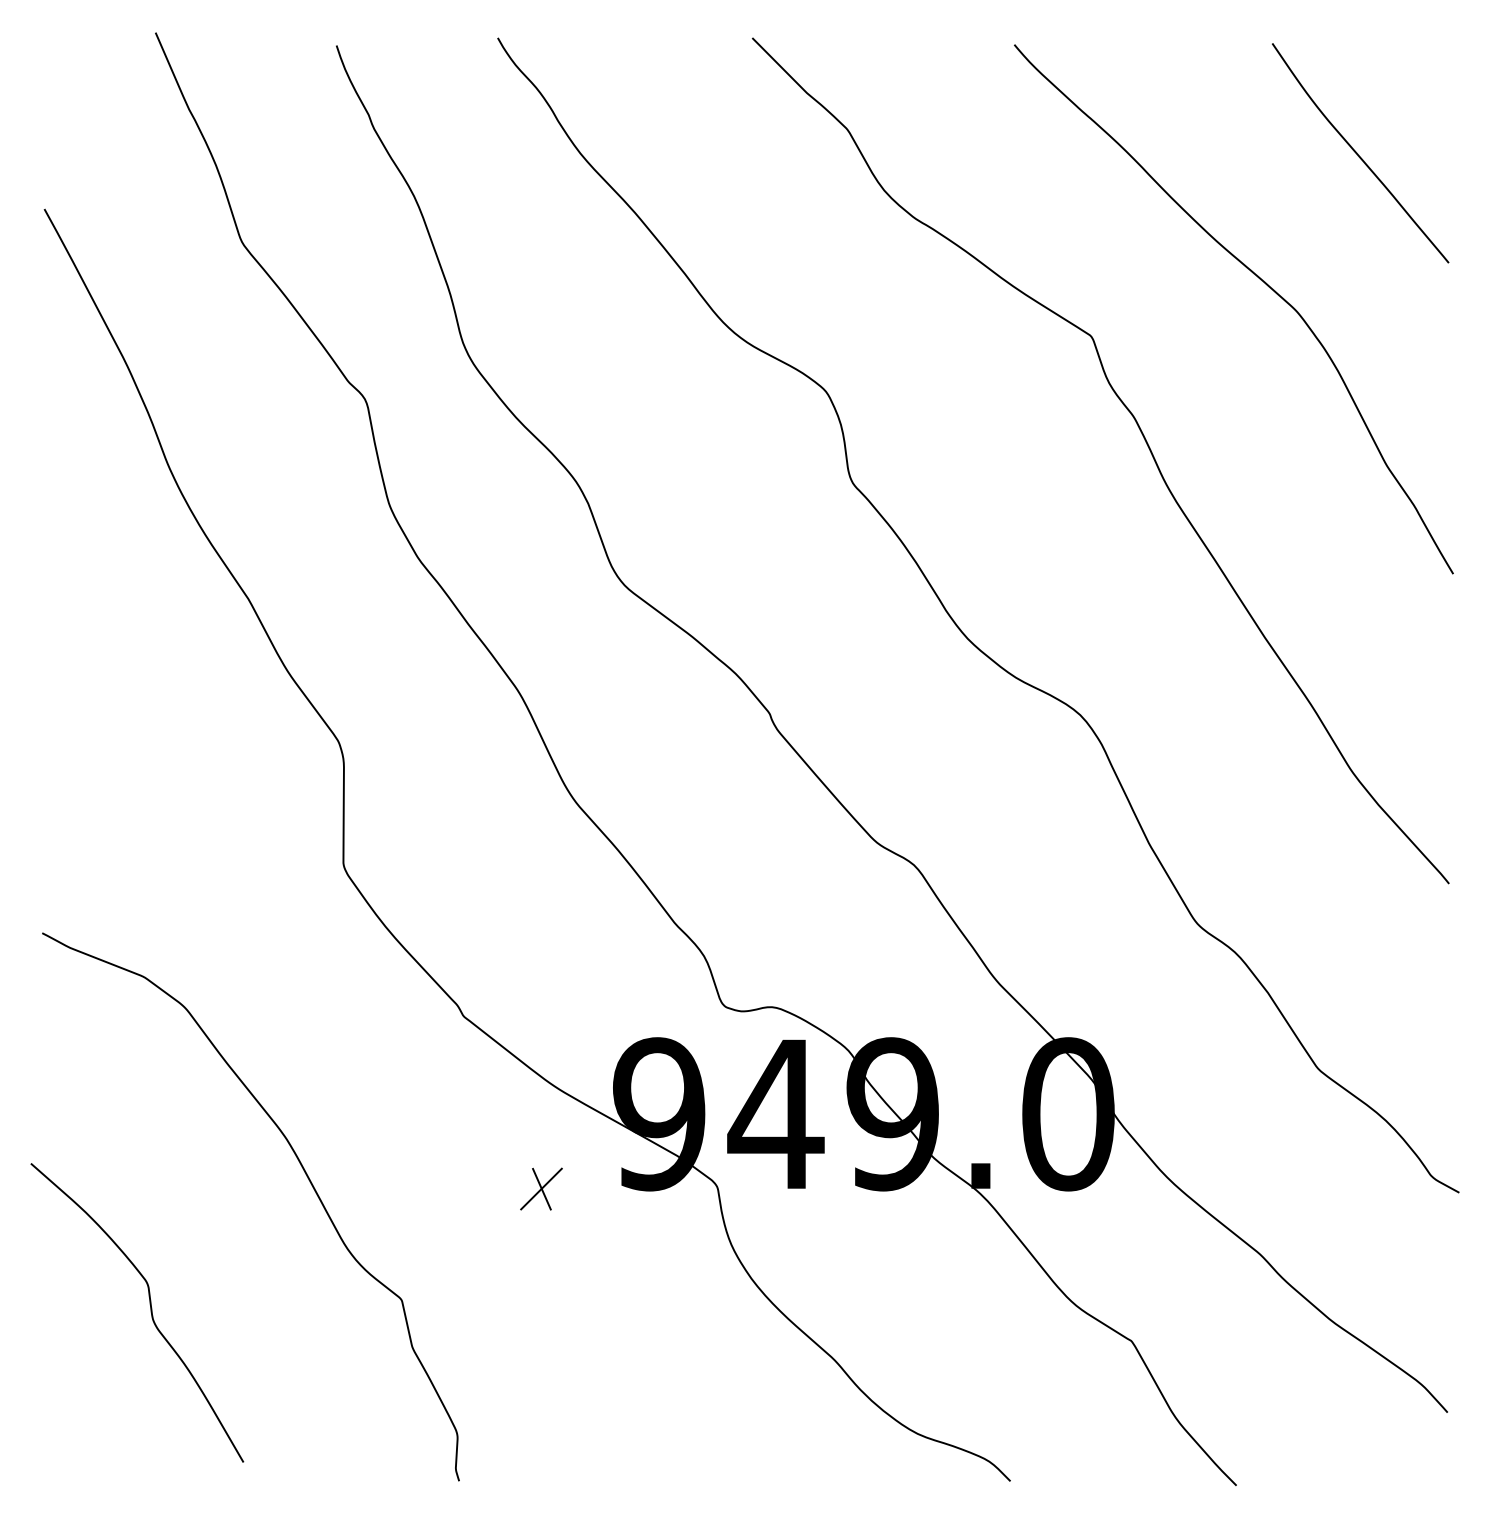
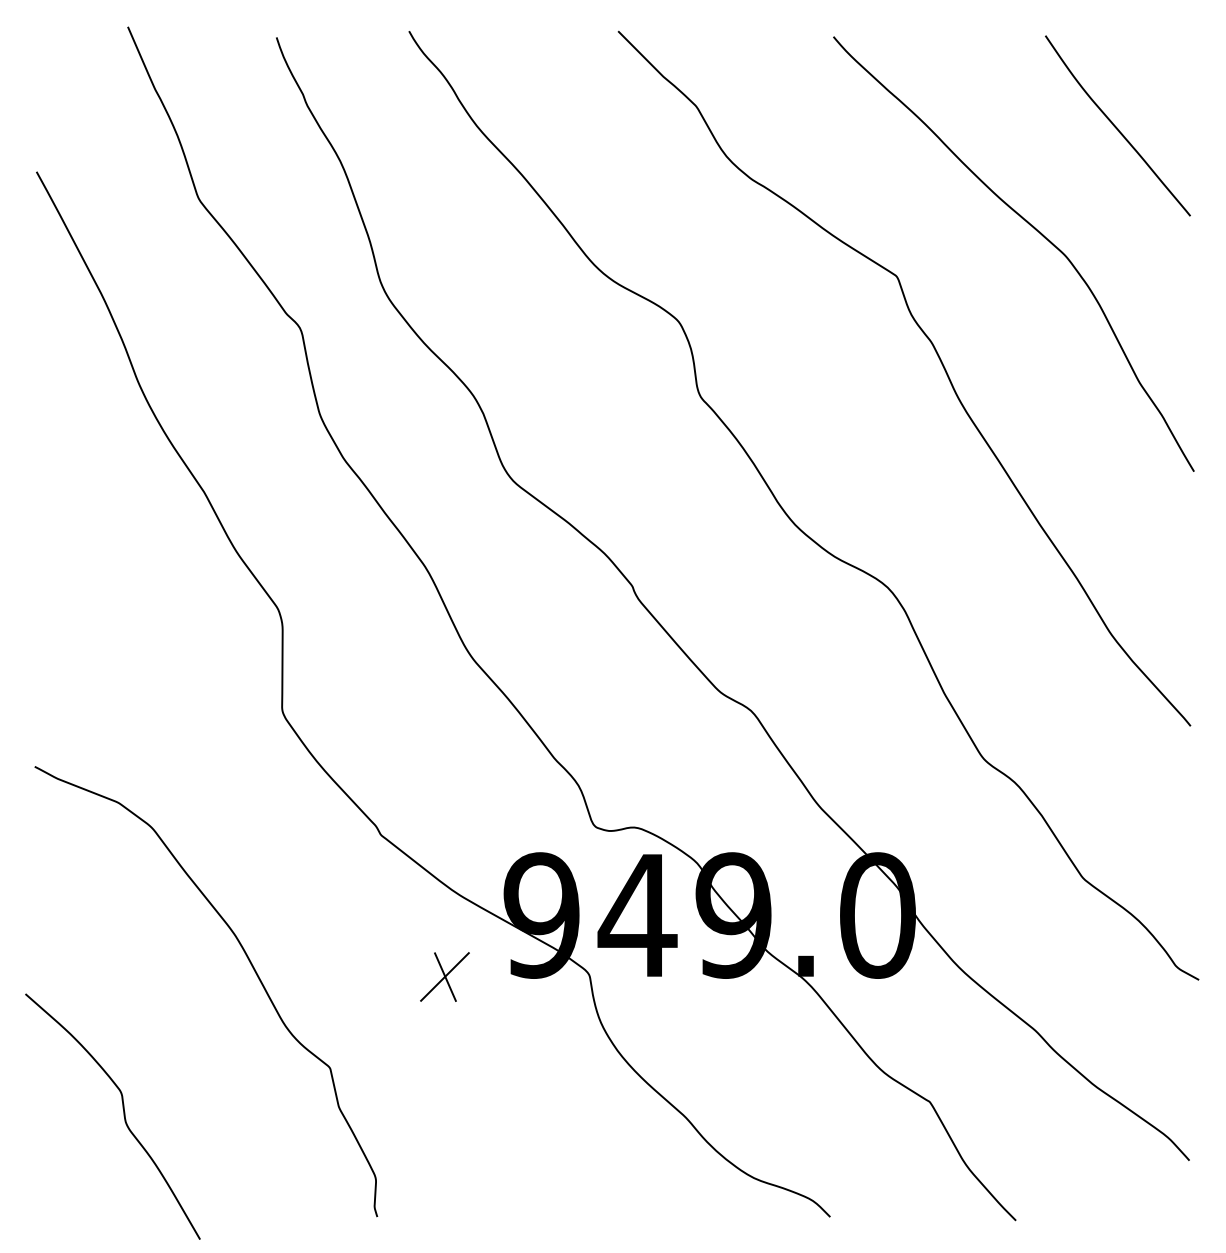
part: (540, 1188) -> (444, 976), size x1.43
curve: (150, 1312) -> (123, 1116), moved

